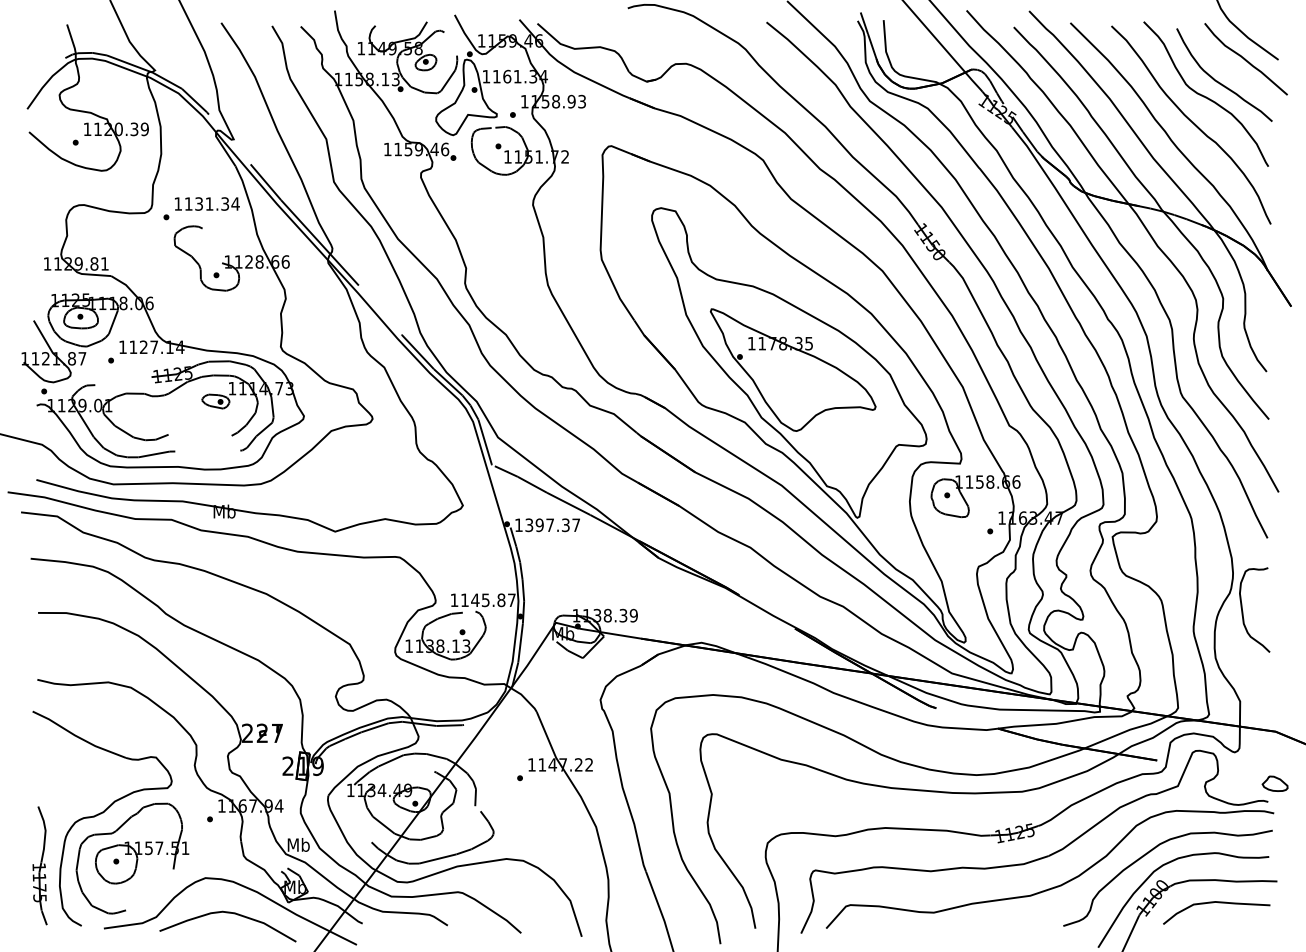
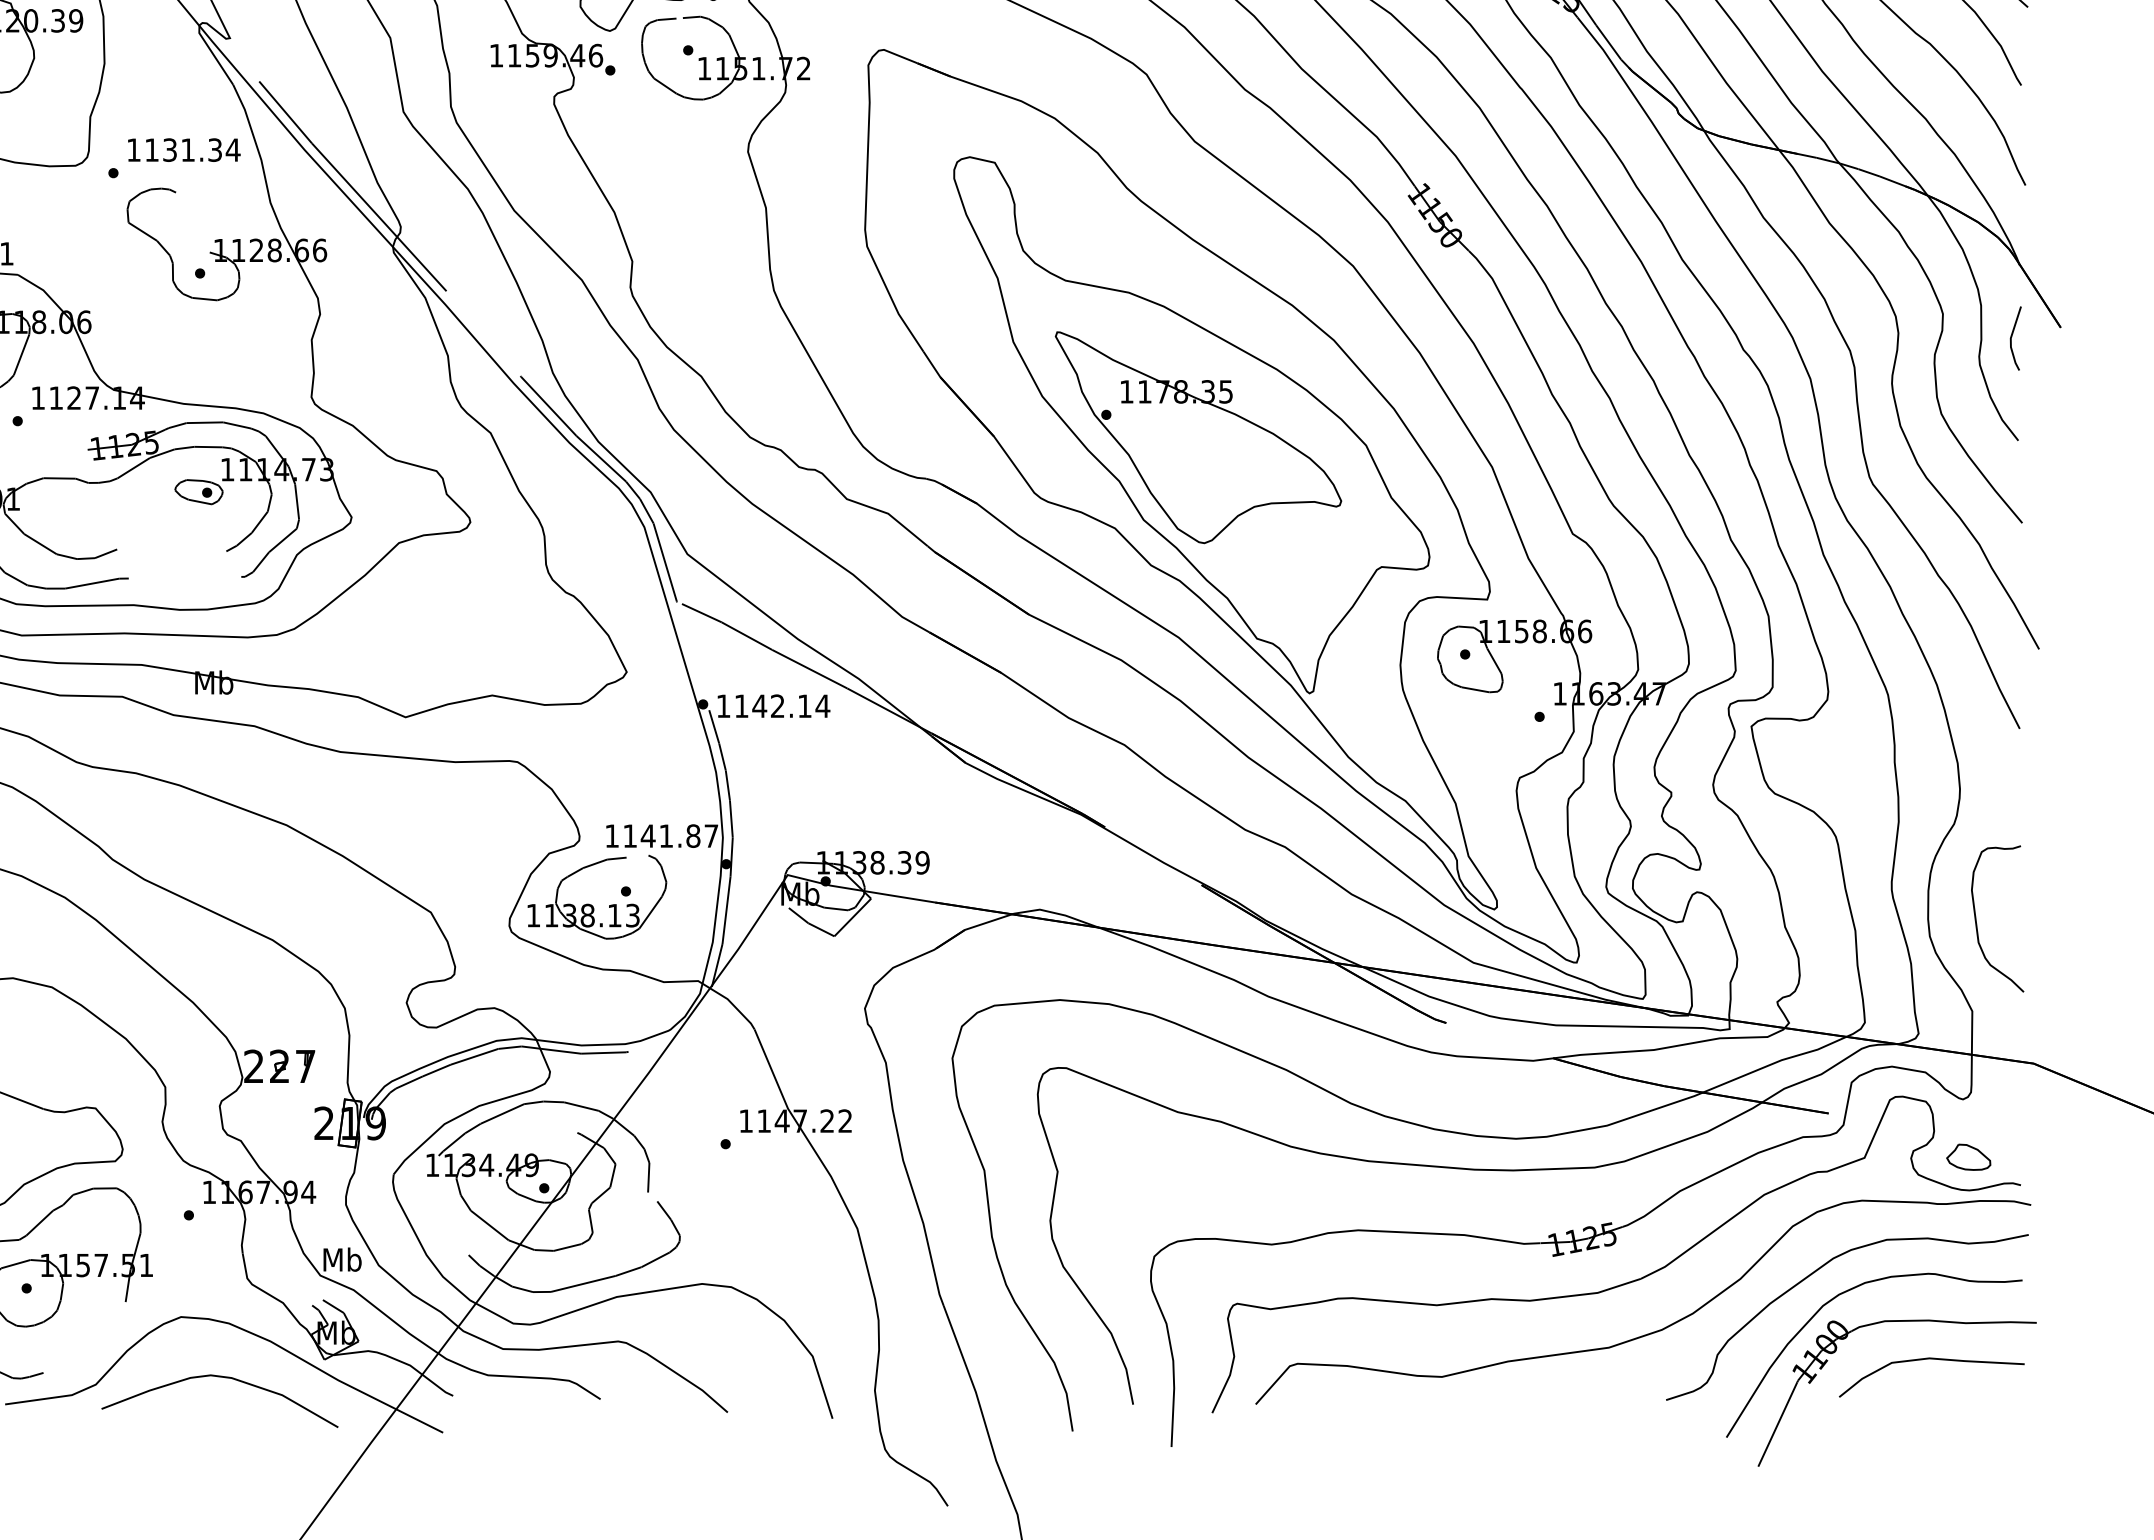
line: (1263, 312) -> (2012, 337), added
text: (552, 525) -> (781, 706), 1397.37 -> 1142.14
text: (485, 600) -> (665, 836), 1145.87 -> 1141.87
curve: (1243, 611) -> (1978, 921), moved
part: (1274, 783) -> (1967, 1156), moved

